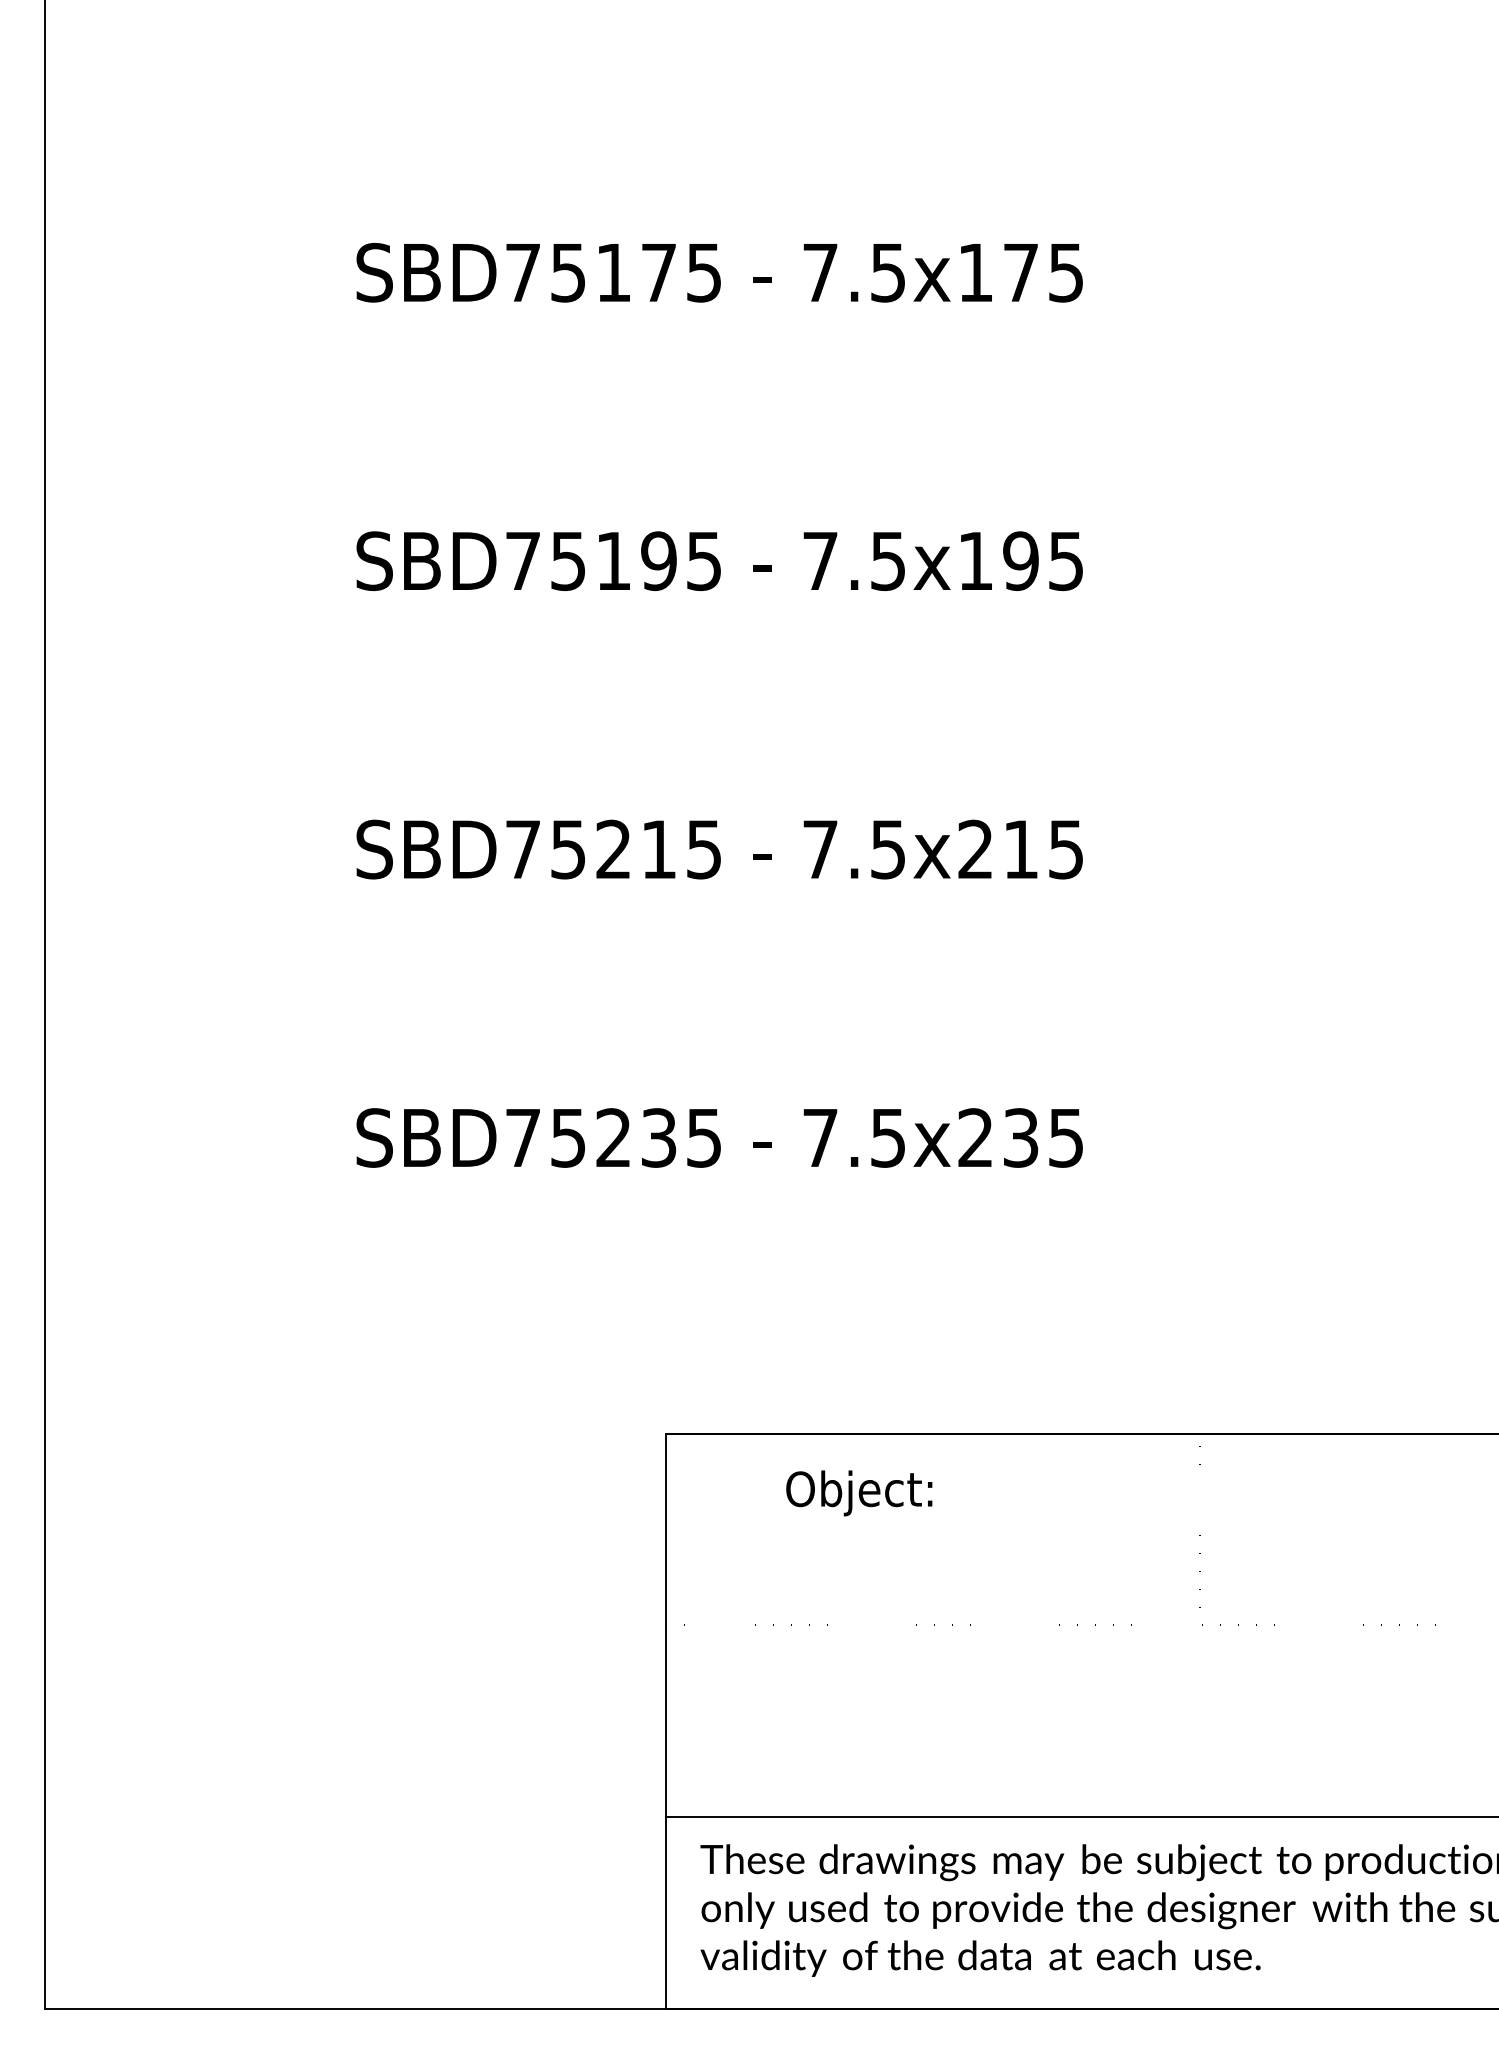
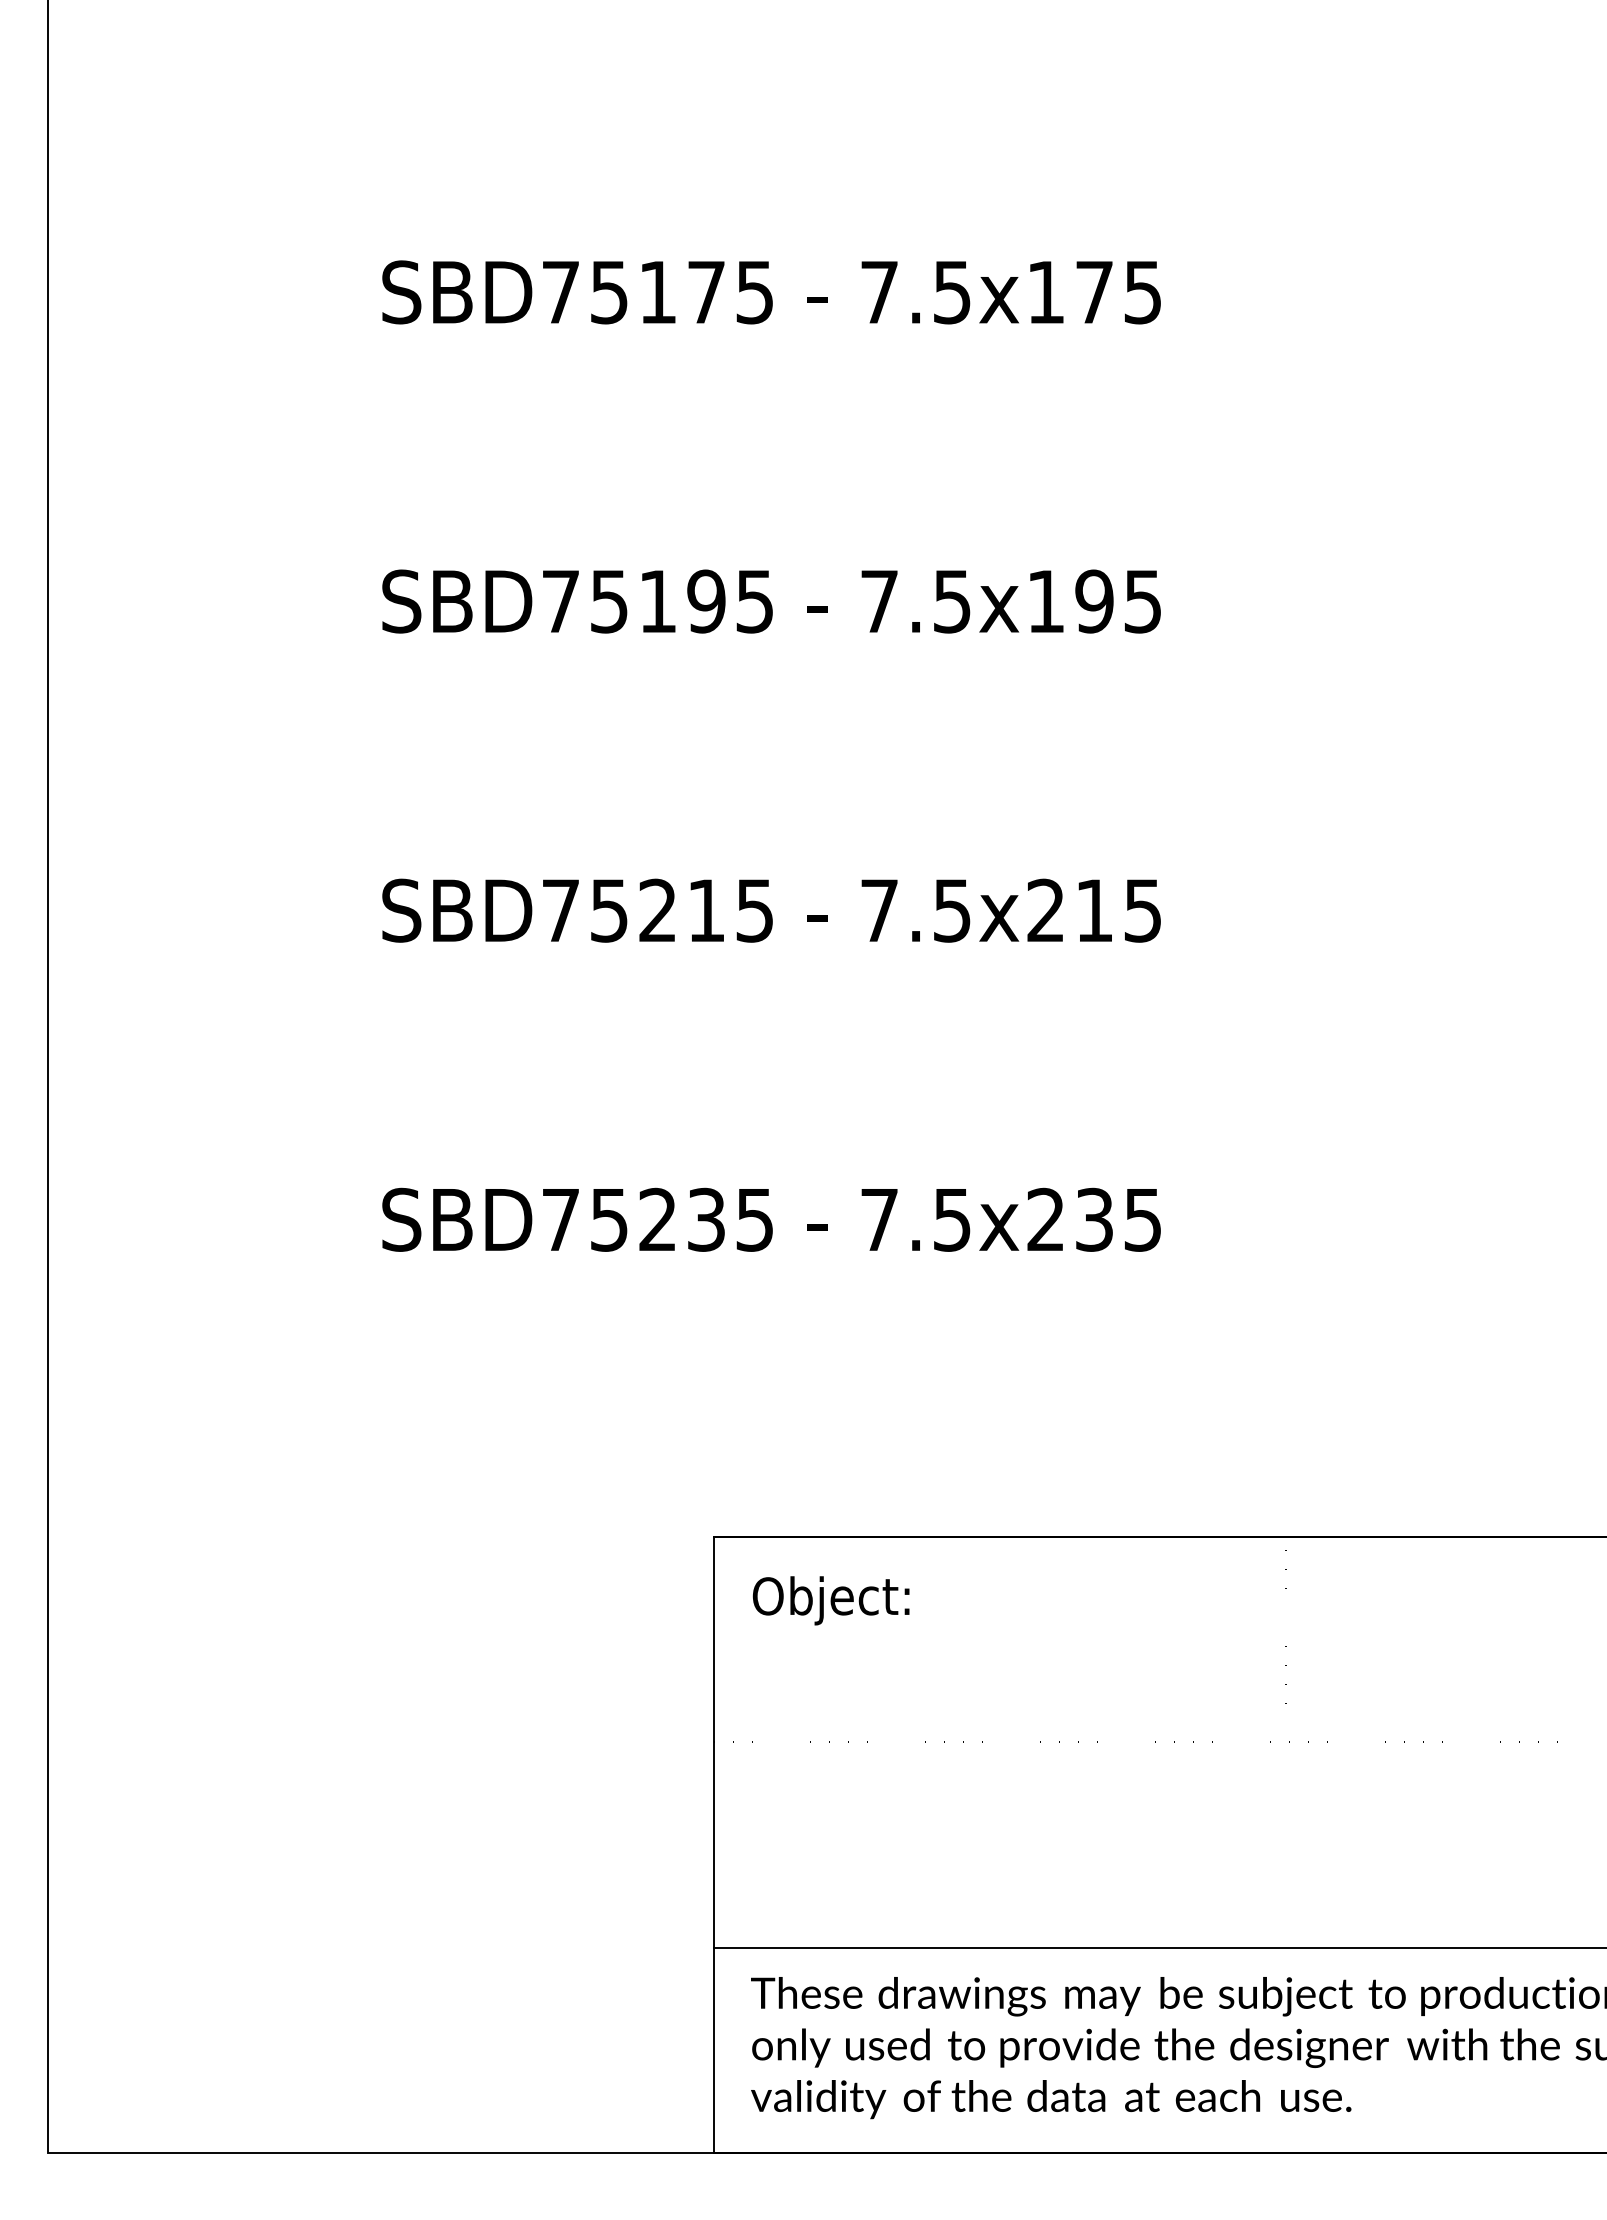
text: (858, 1493) -> (830, 1600), moved

